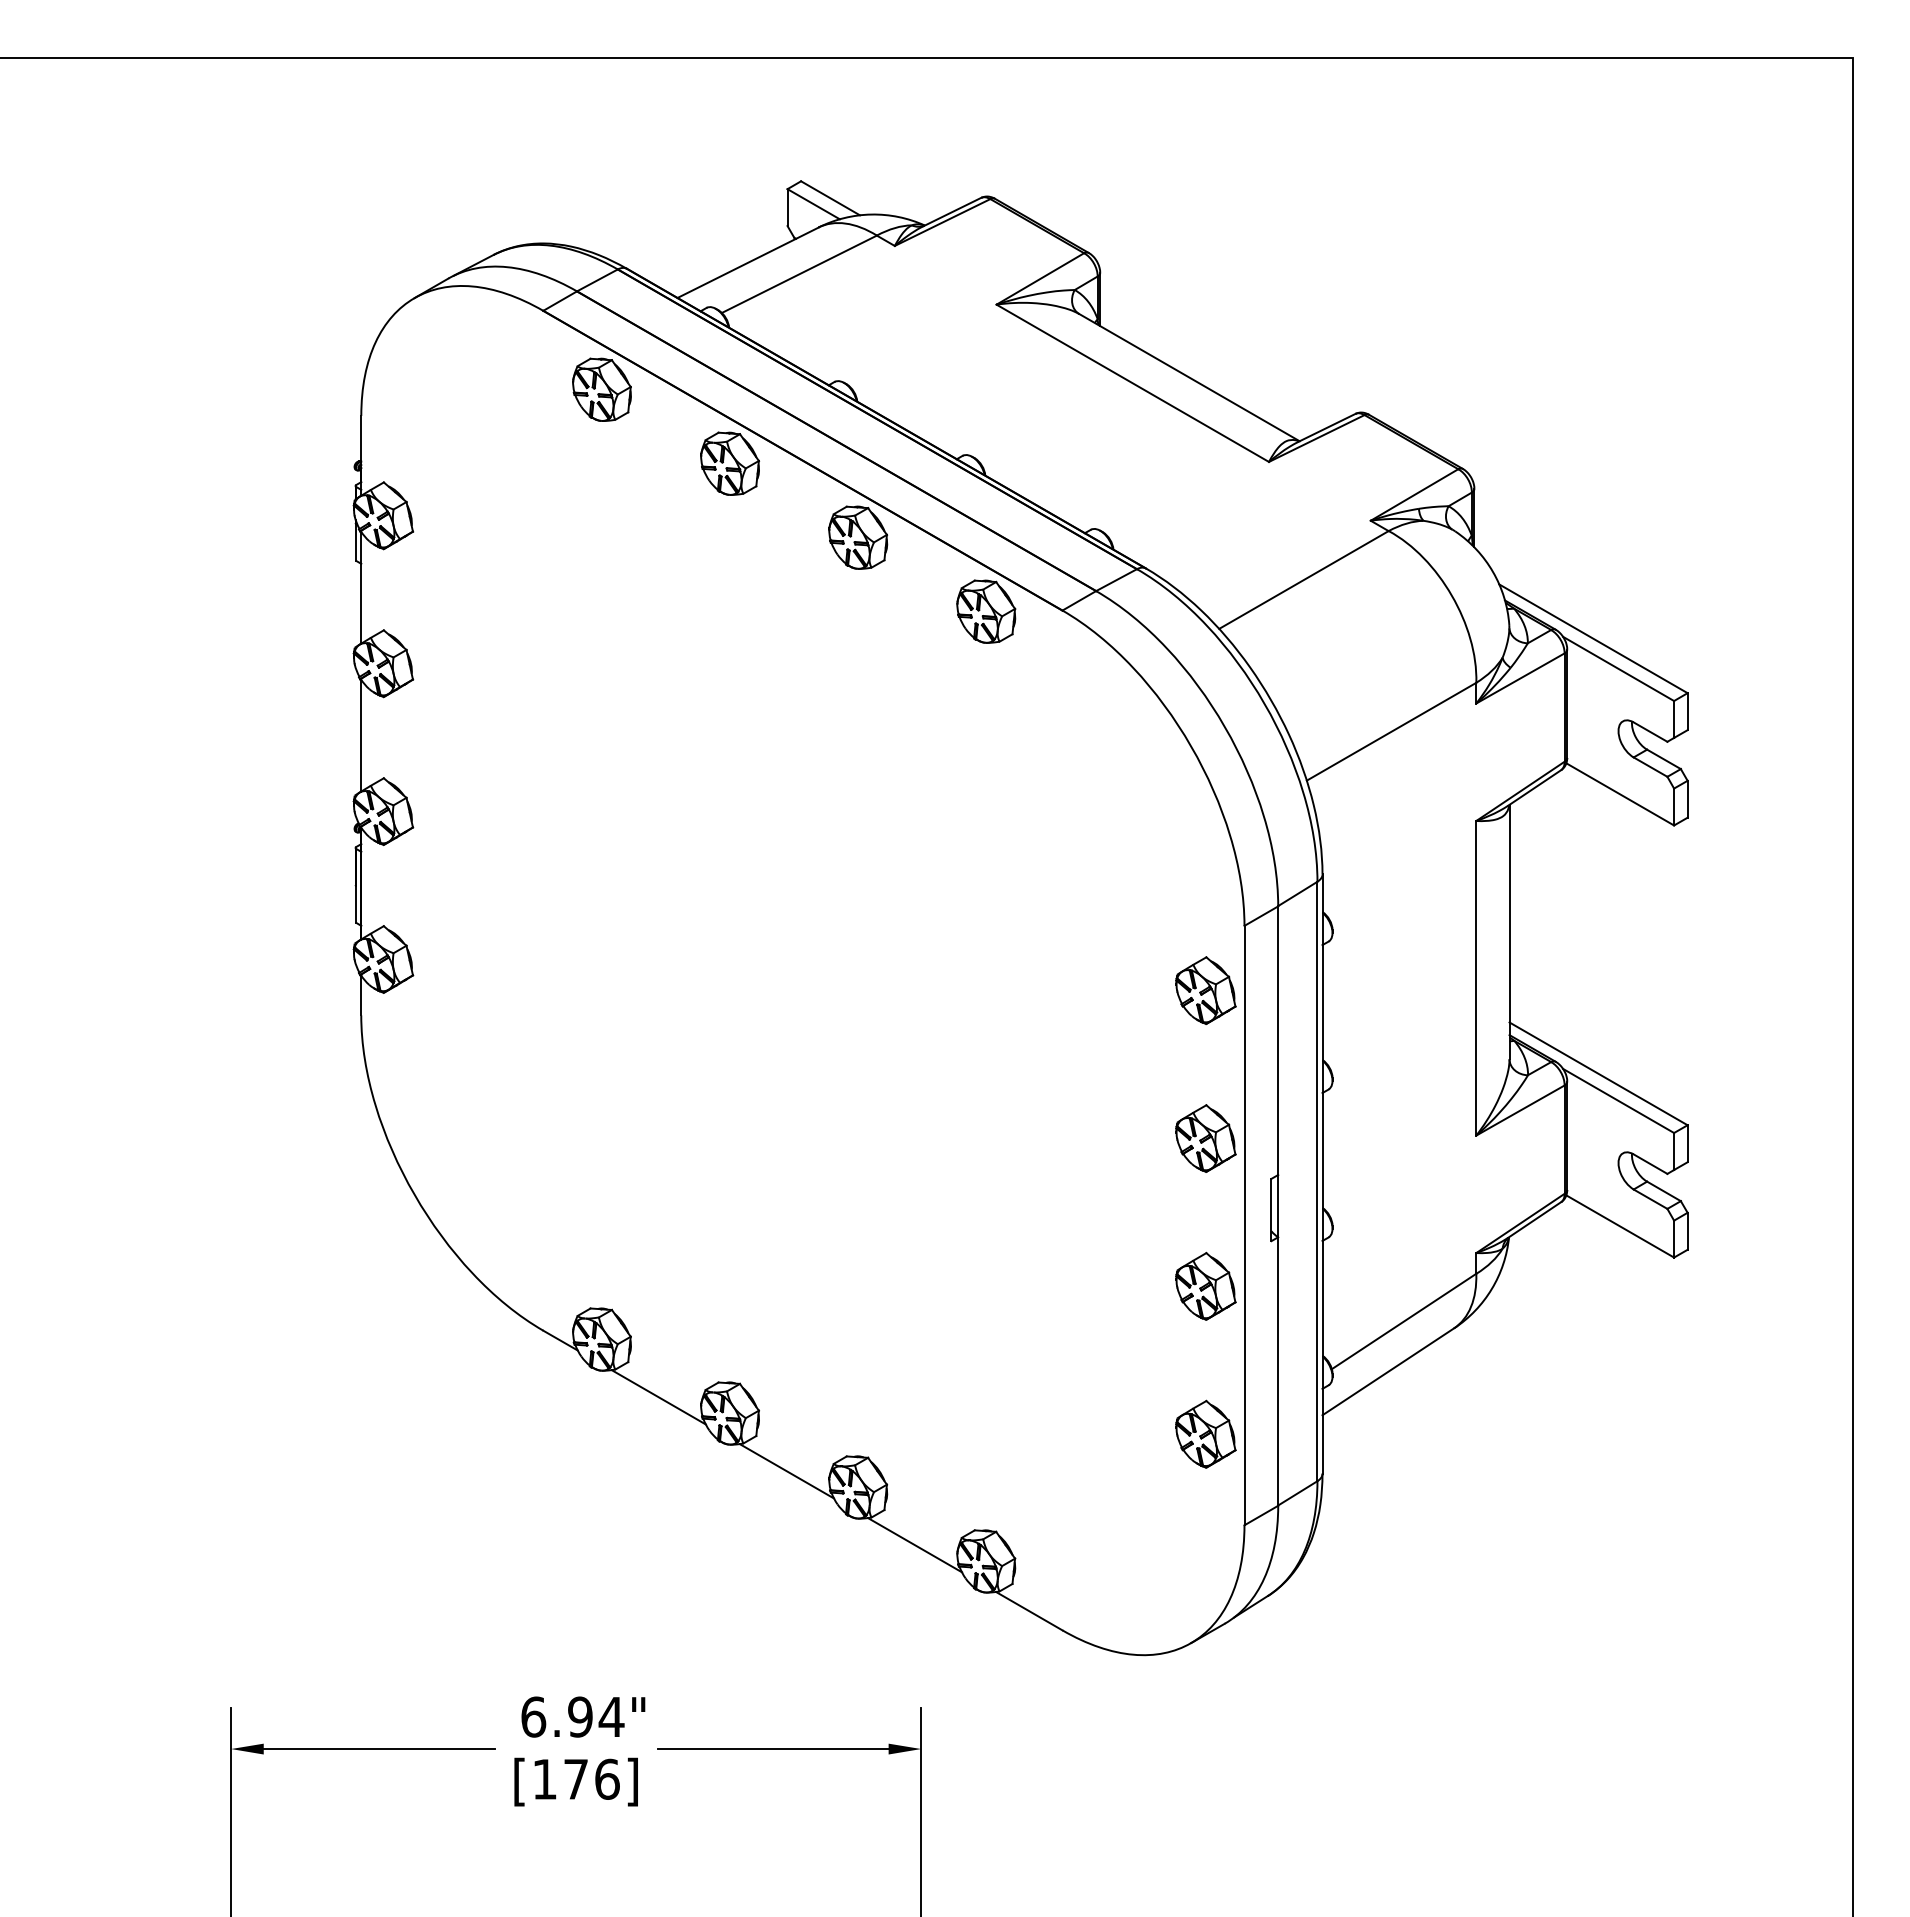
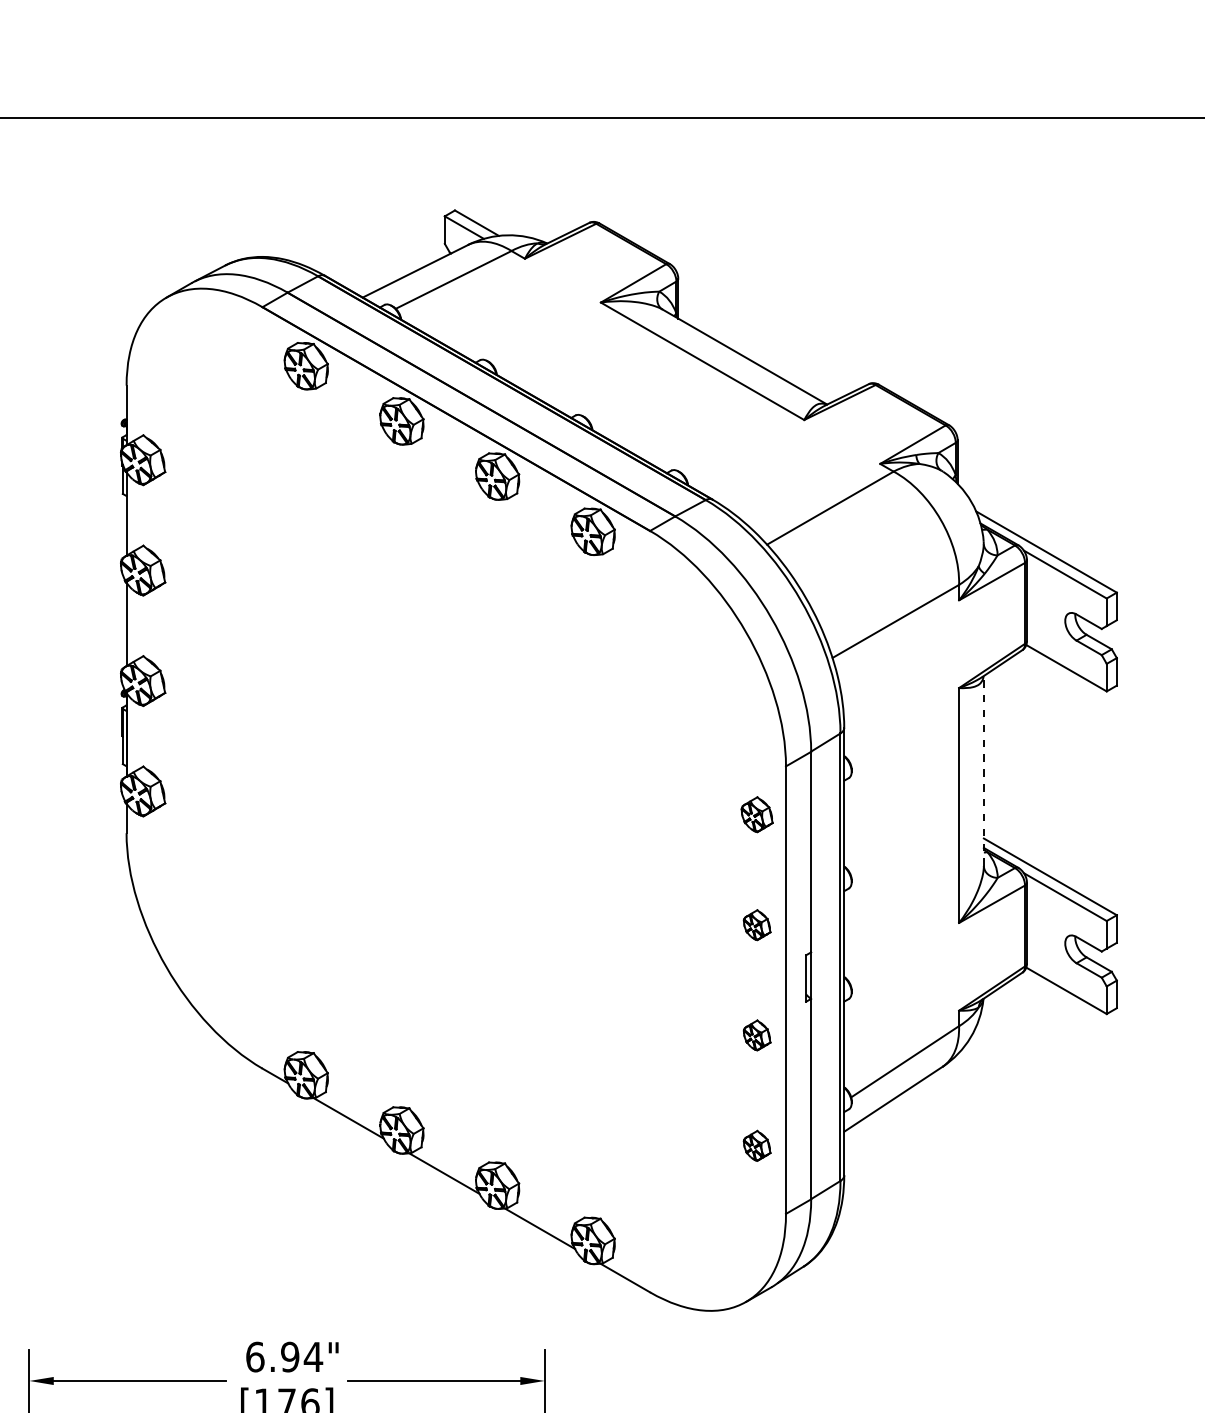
line: (1509, 931) -> (983, 770), solid -> dashed
part: (1205, 990) -> (756, 814), size x0.7
part: (1205, 1138) -> (756, 925), size x0.6
part: (1205, 1285) -> (756, 1034), size x0.6
part: (1205, 1433) -> (756, 1145), size x0.6

